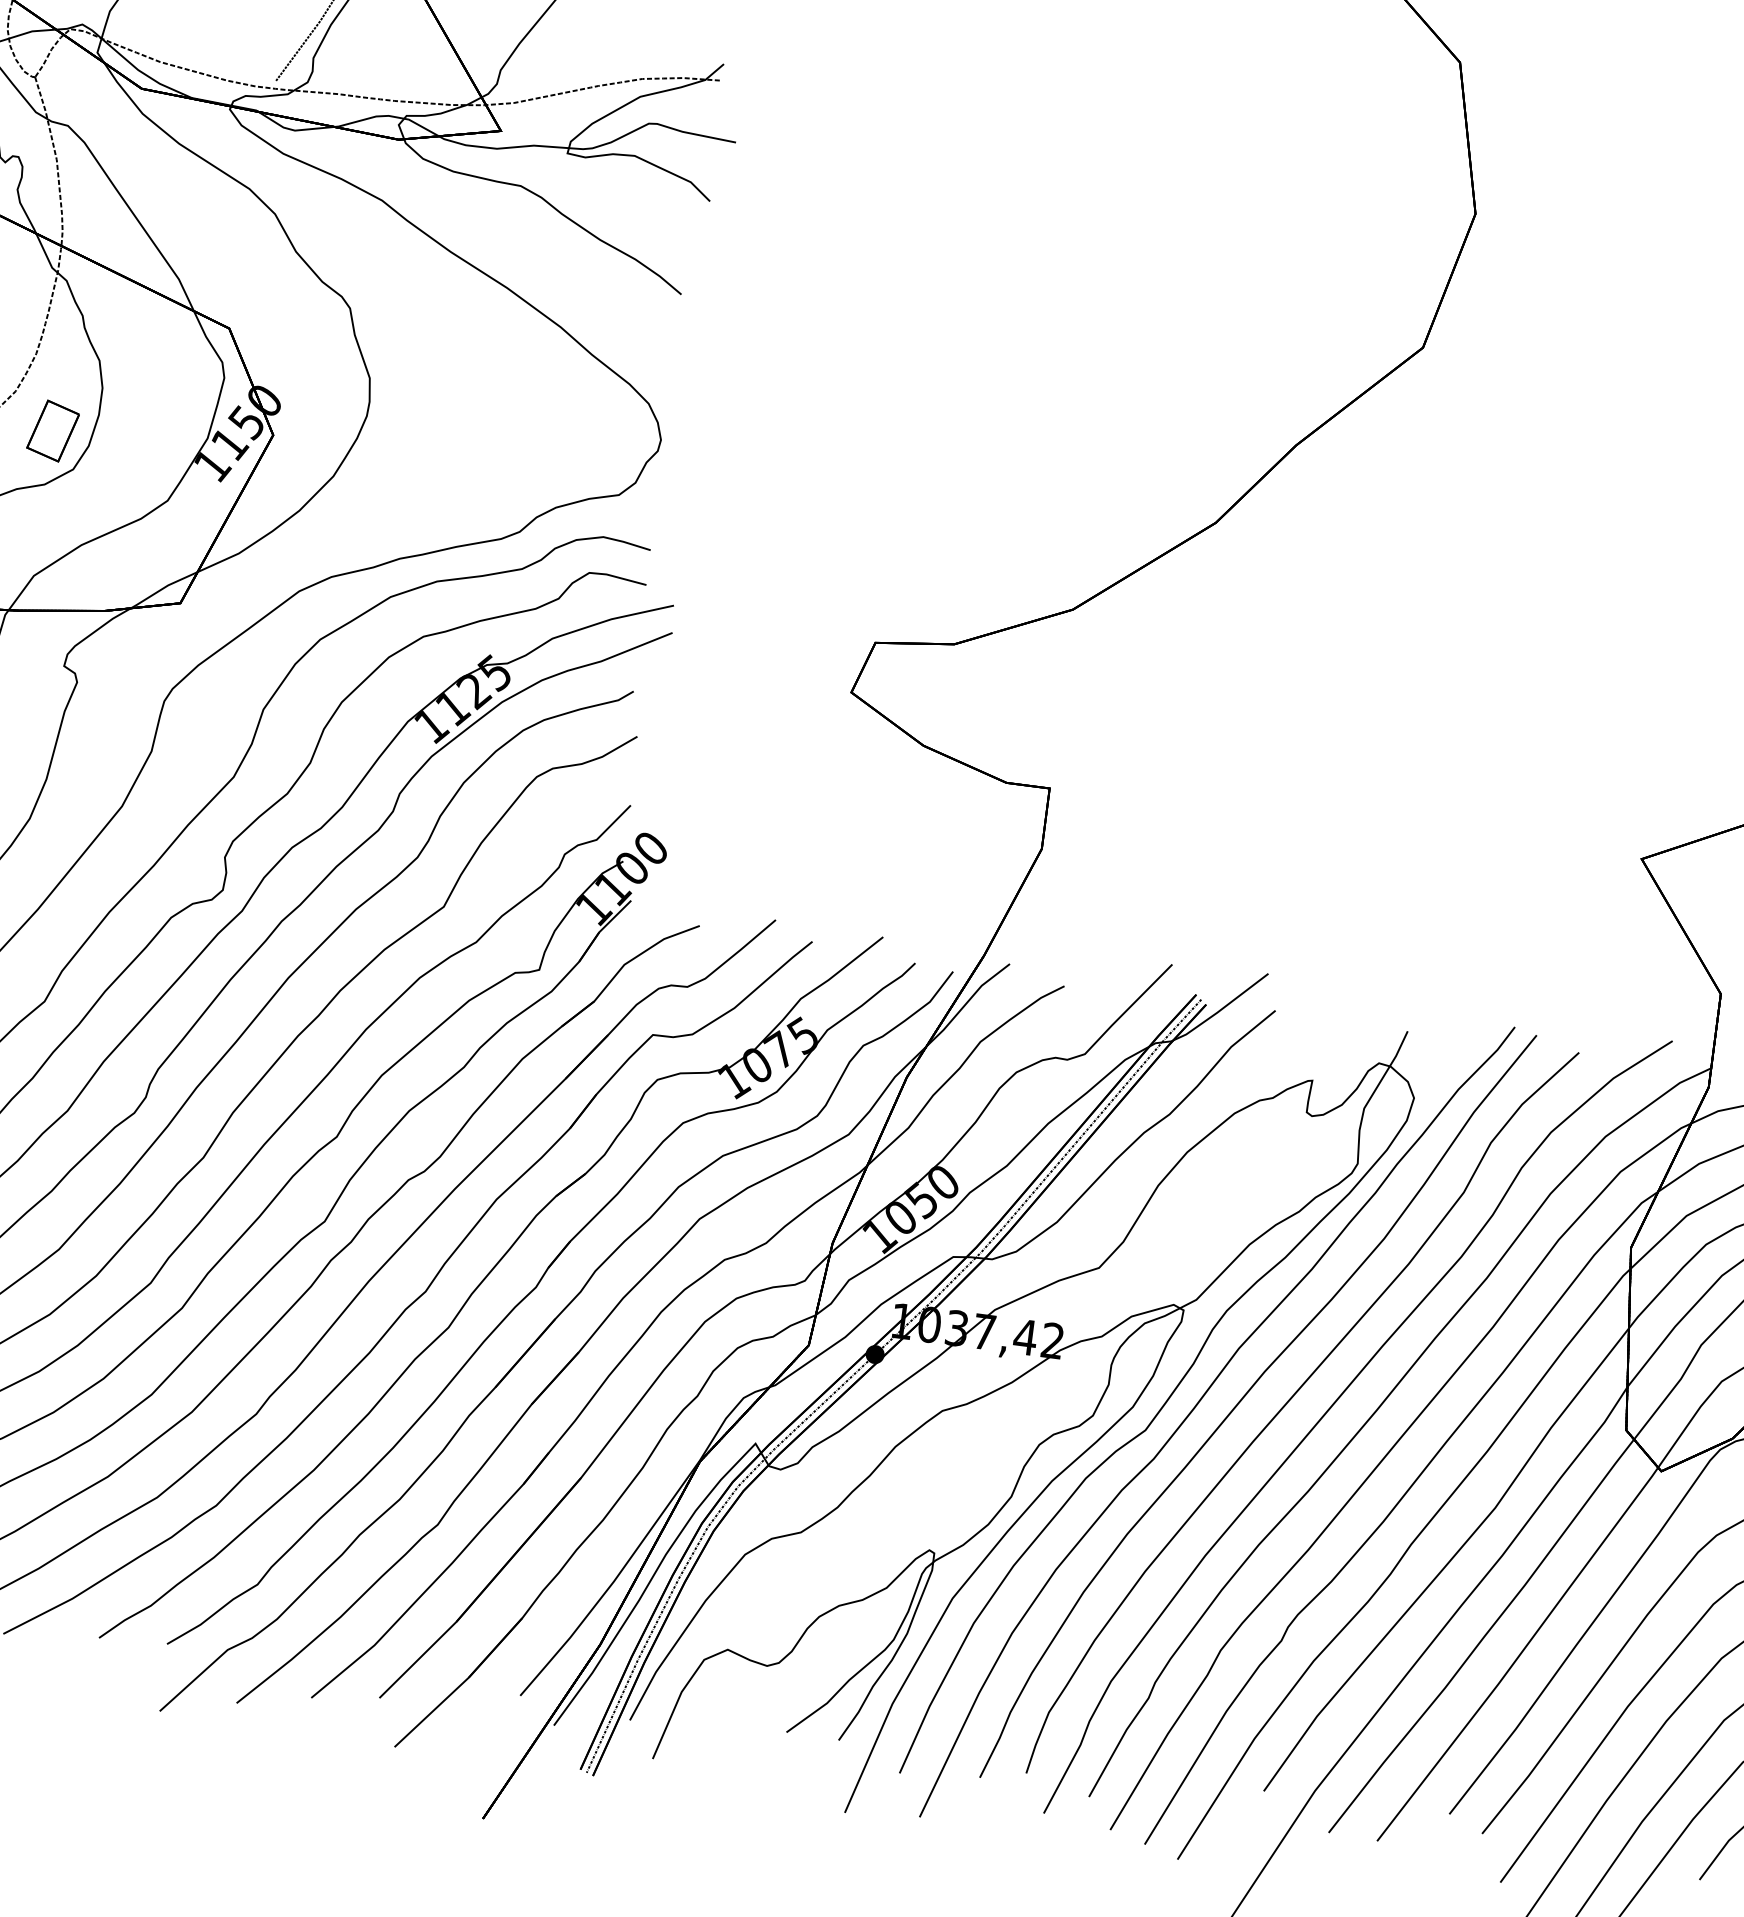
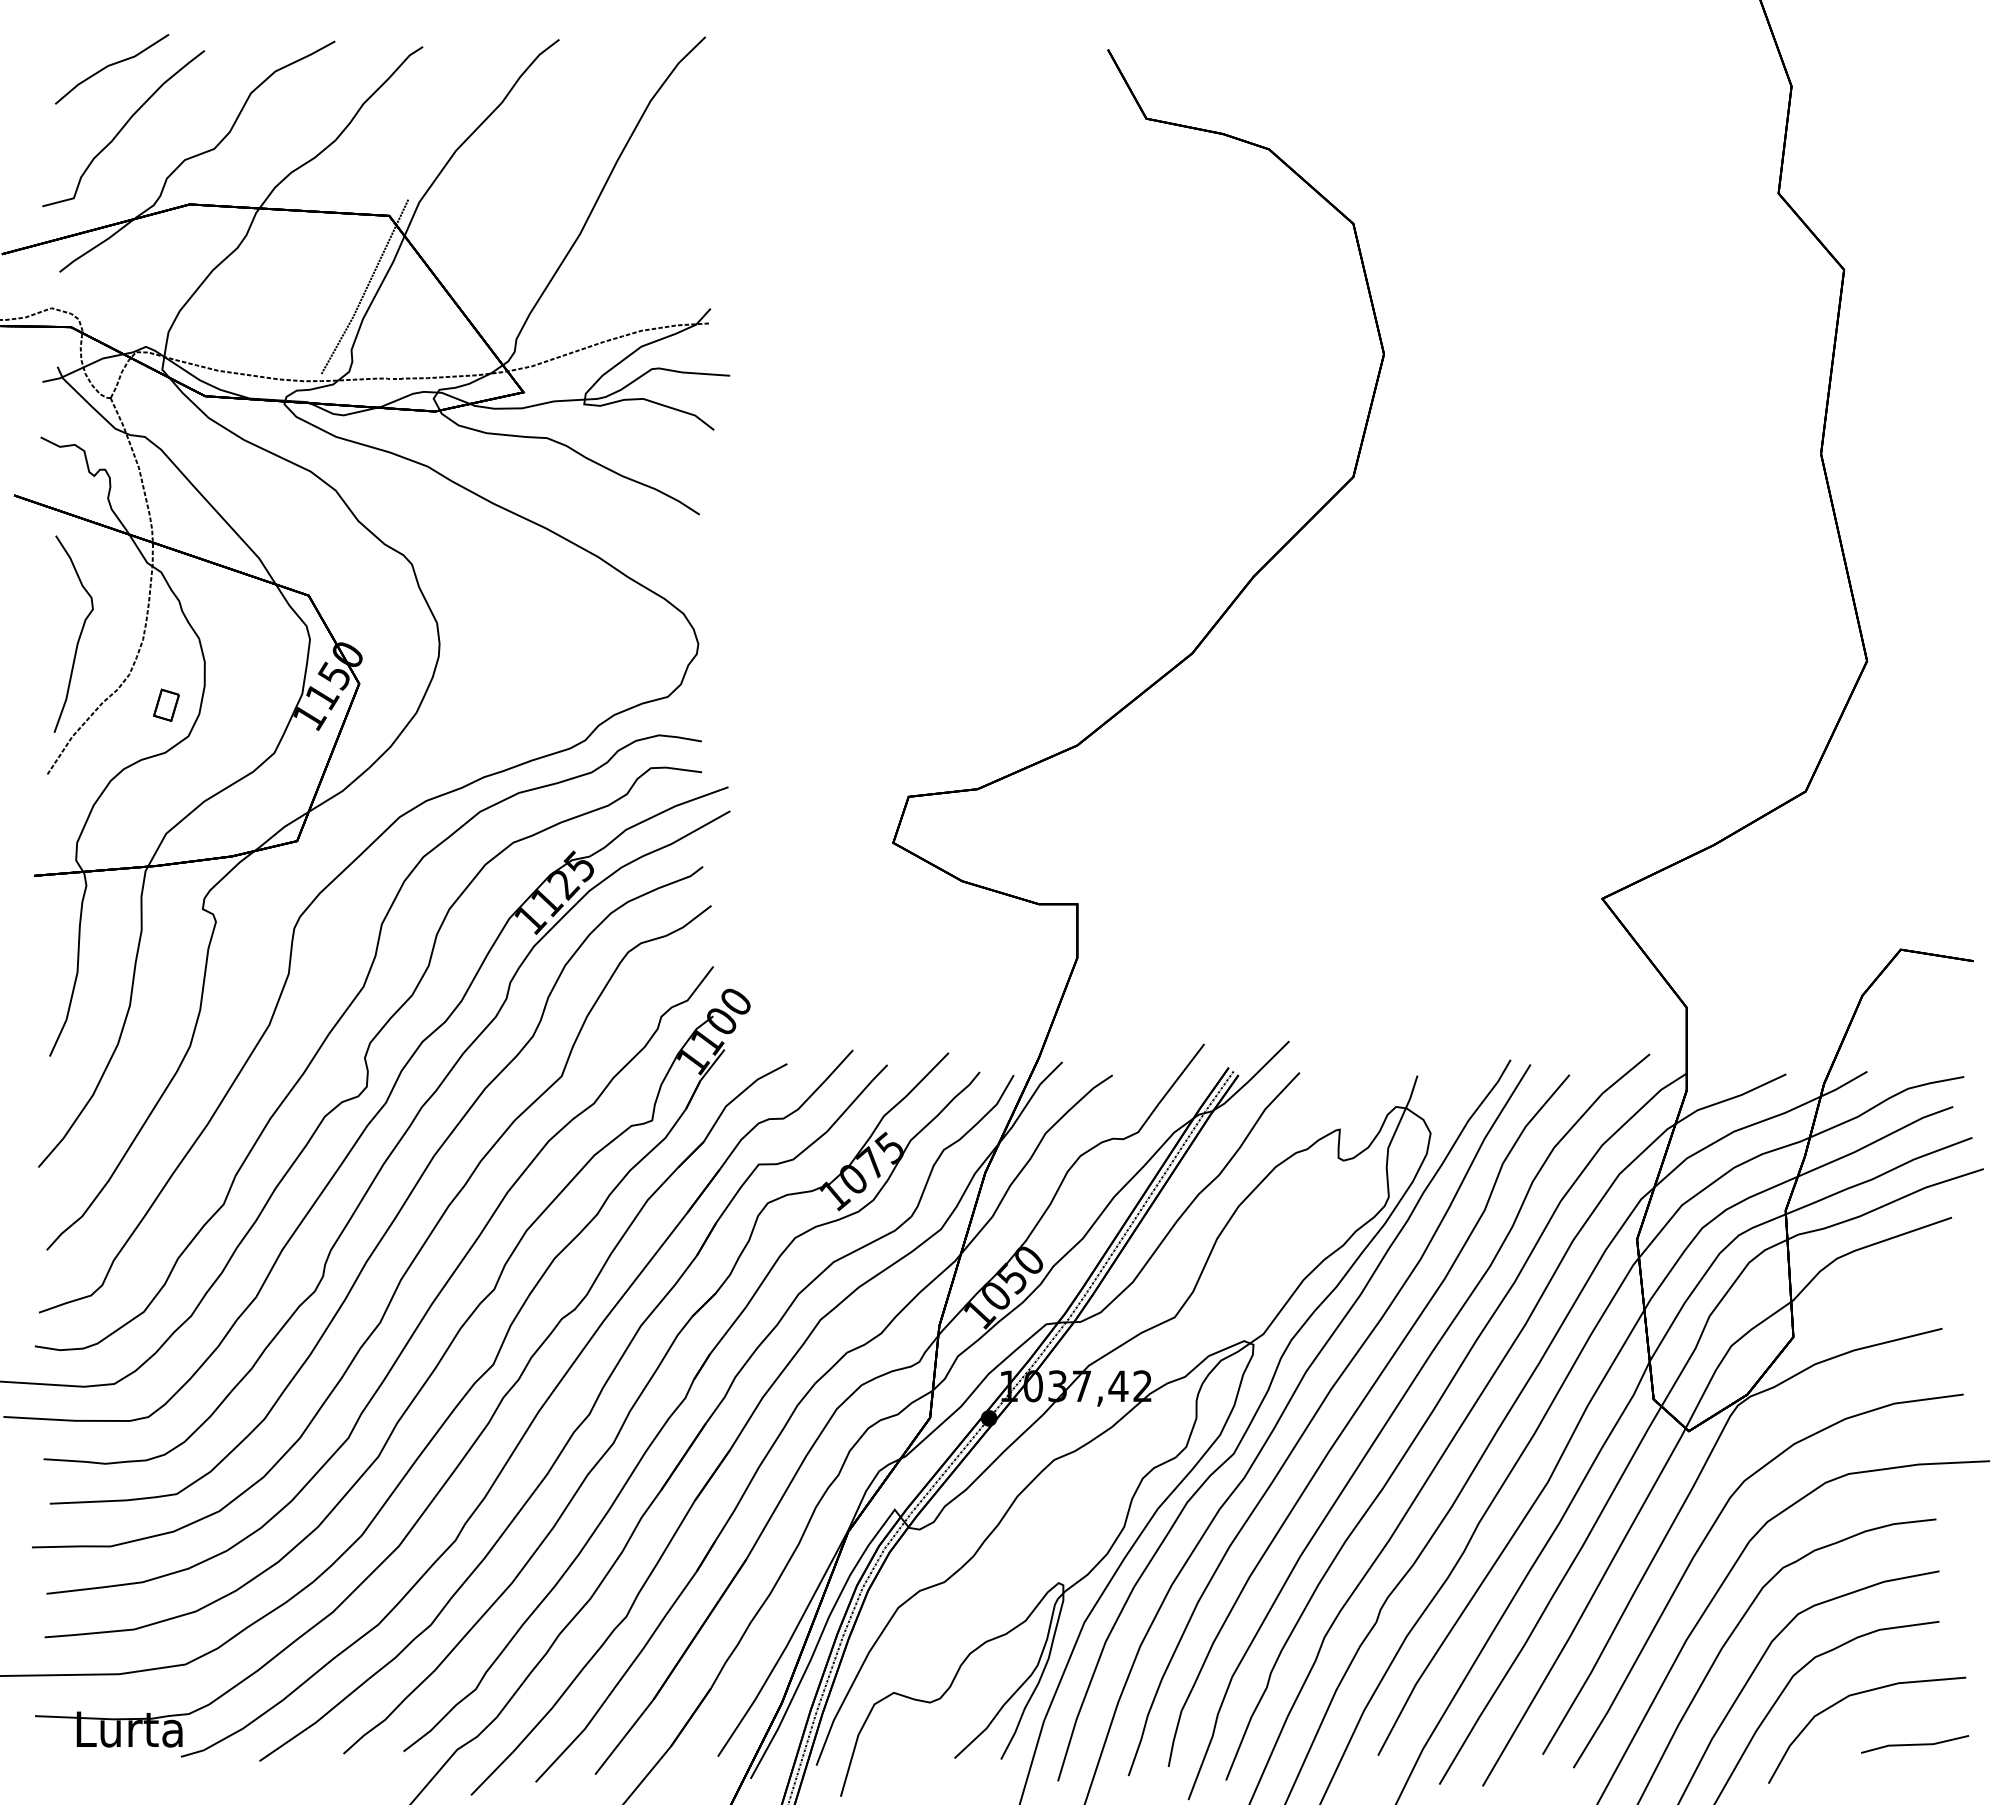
part: (53, 431) -> (166, 705), size x0.6

